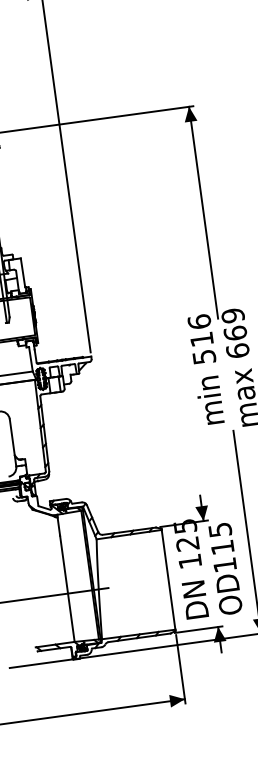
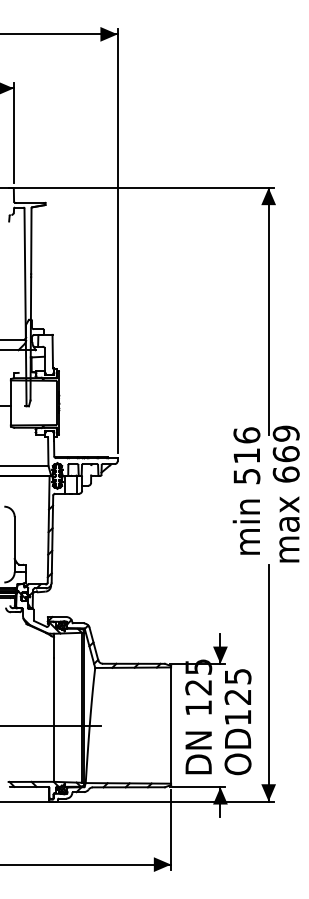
text: (222, 547) -> (237, 696), 115 -> 125

